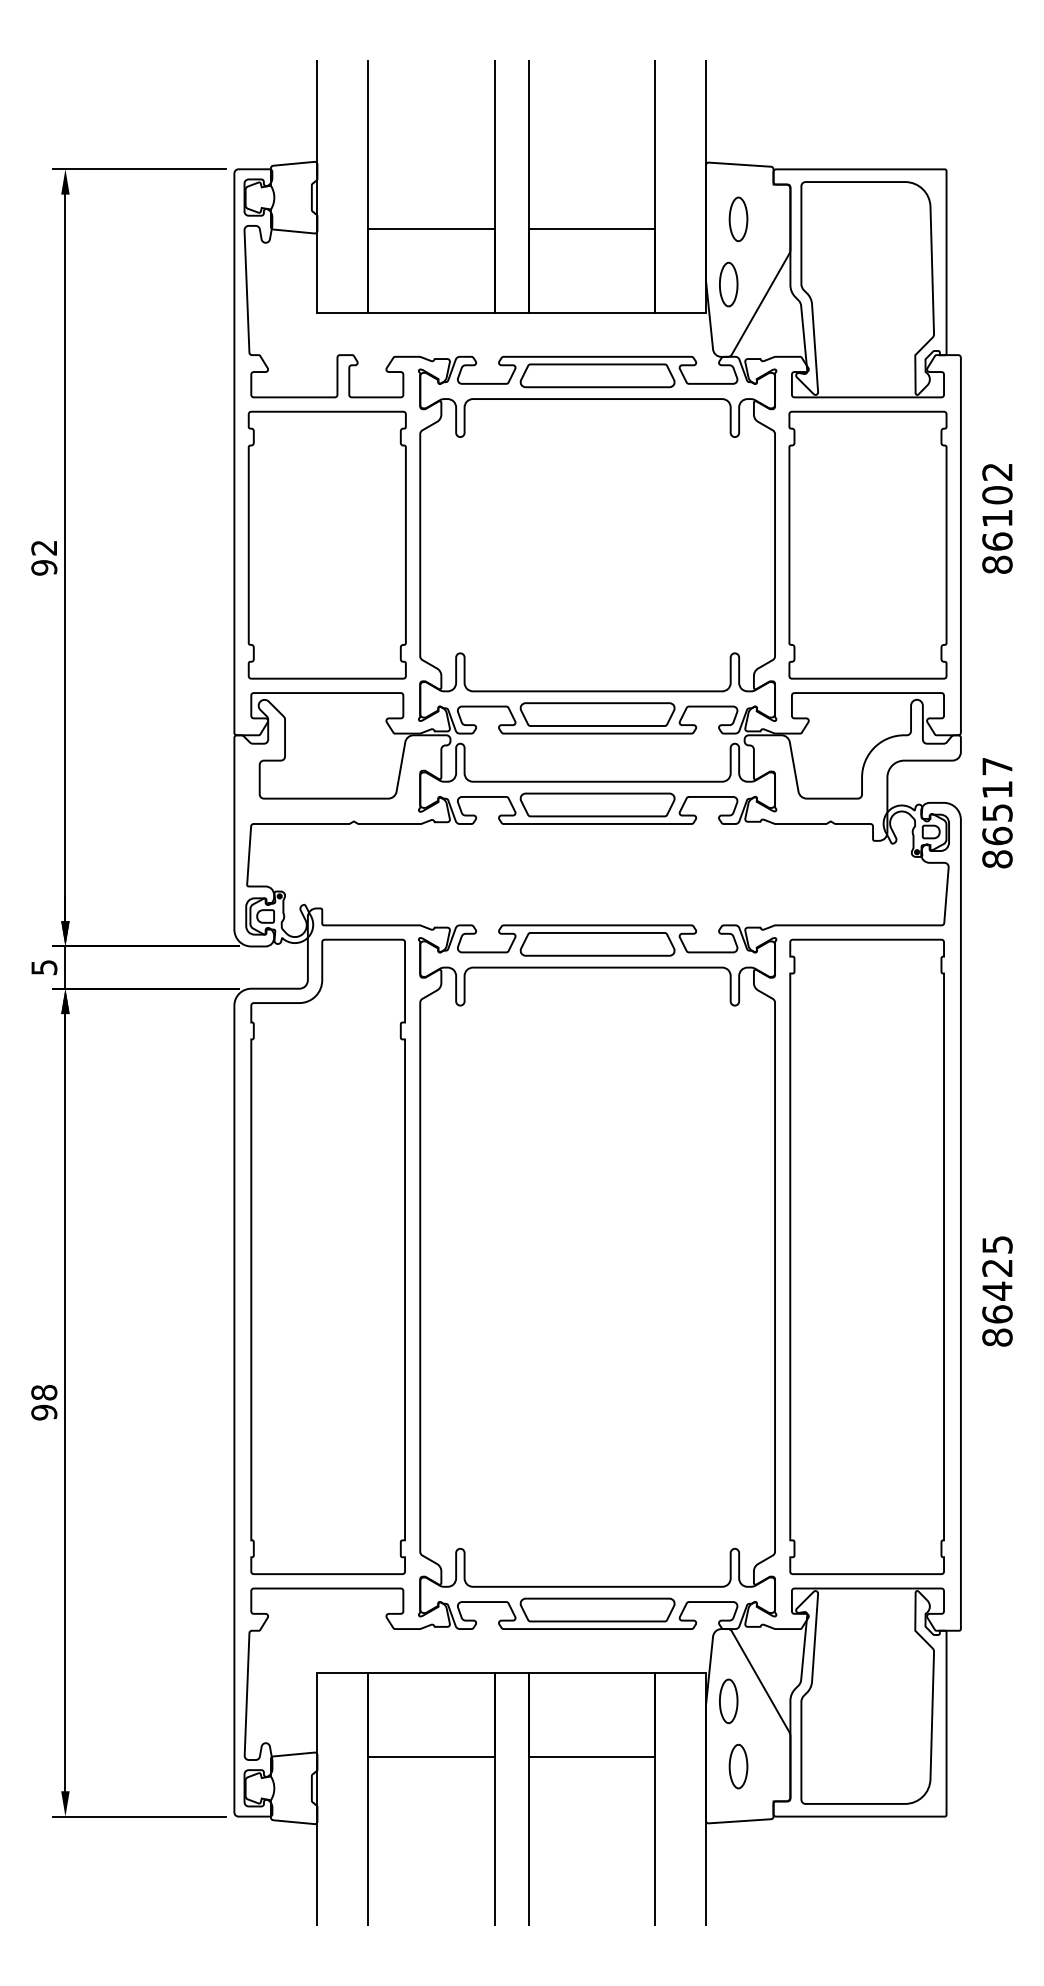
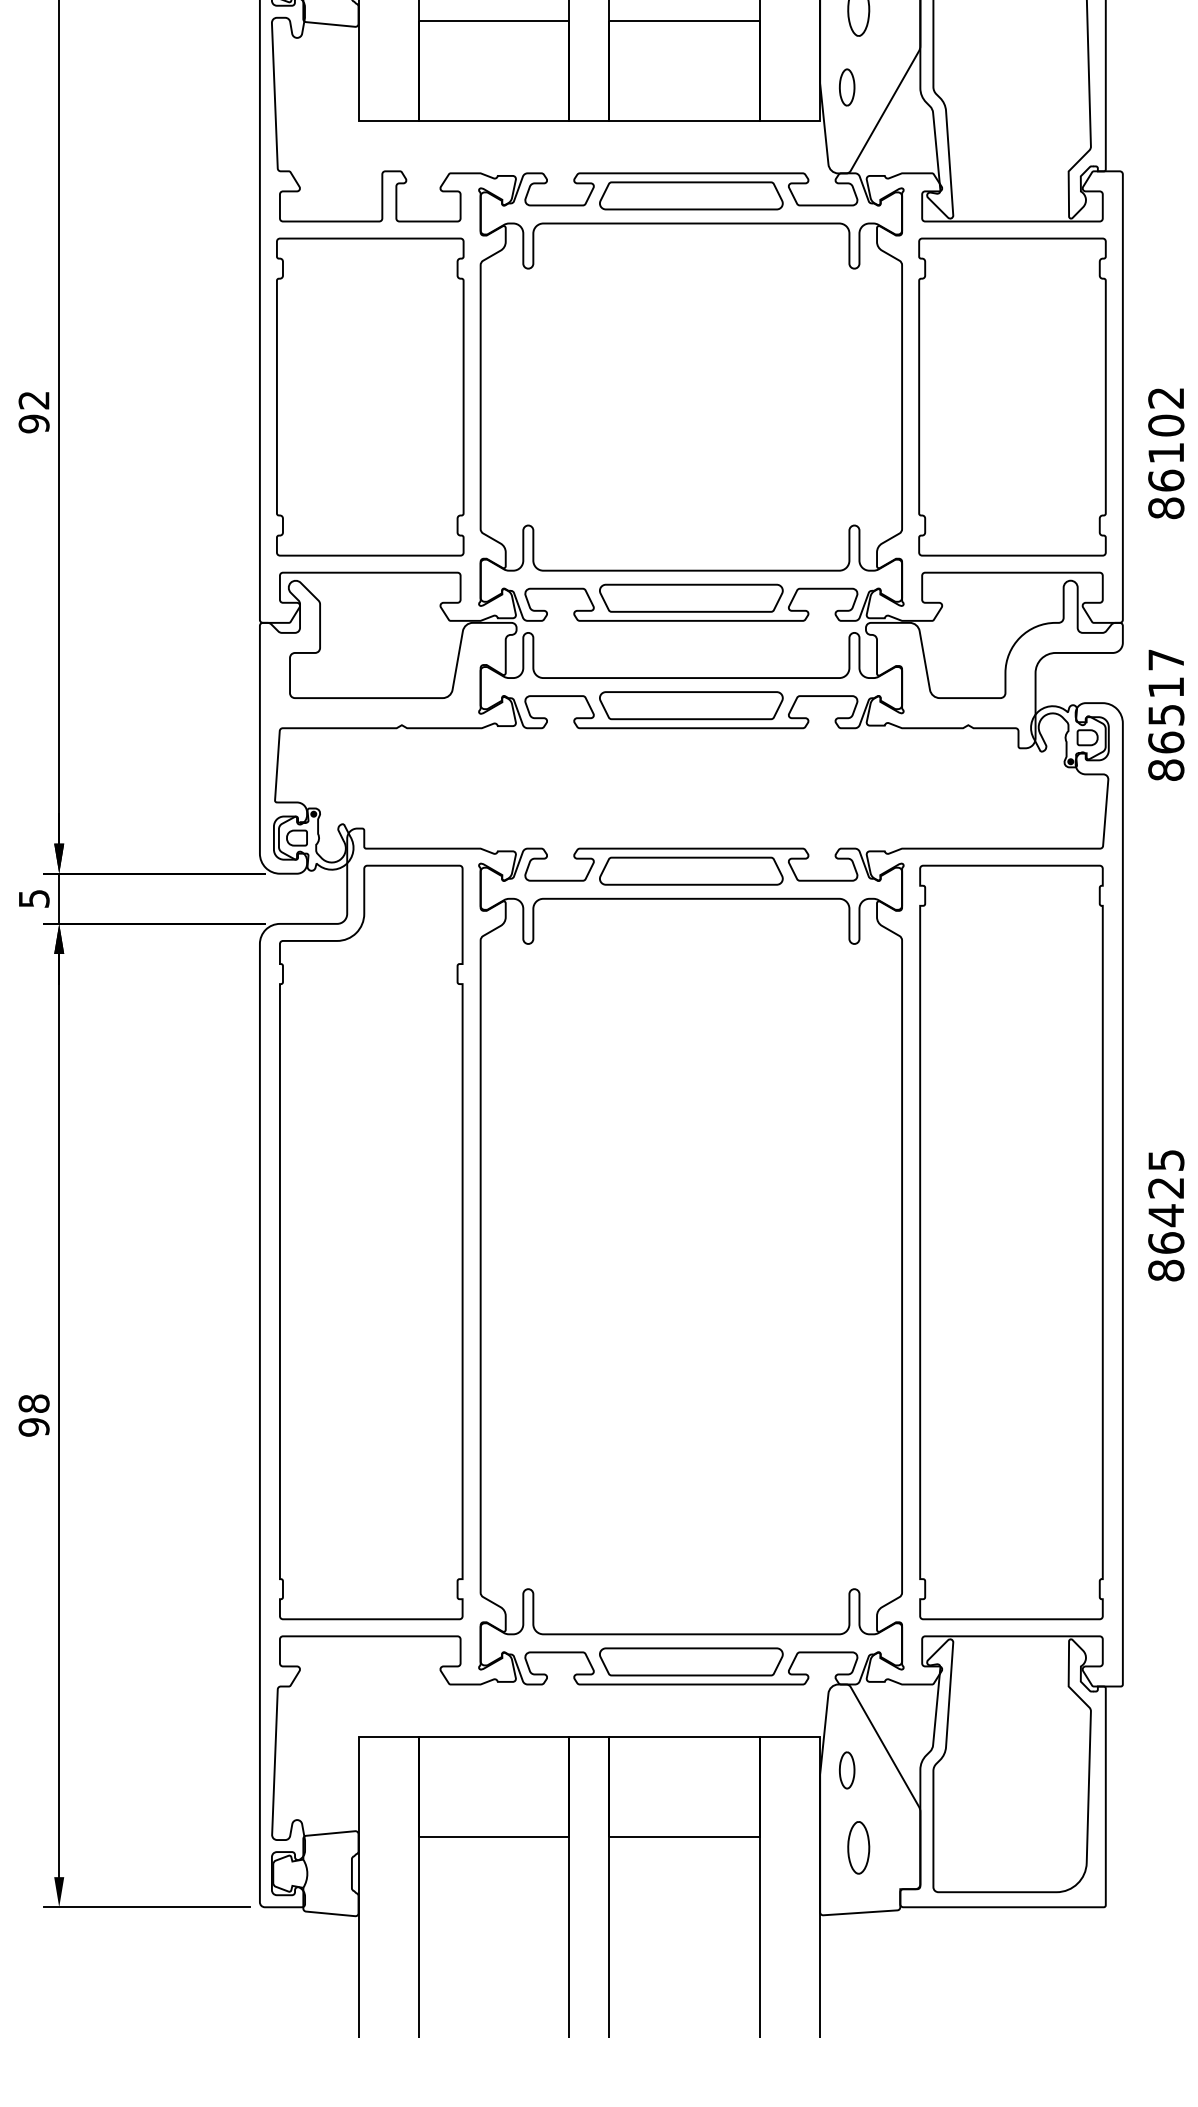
part: (728, 284) -> (846, 87), size x0.7
text: (997, 518) -> (1166, 453), moved
text: (997, 1291) -> (1166, 1215), moved
part: (728, 1701) -> (846, 1770), size x0.7

